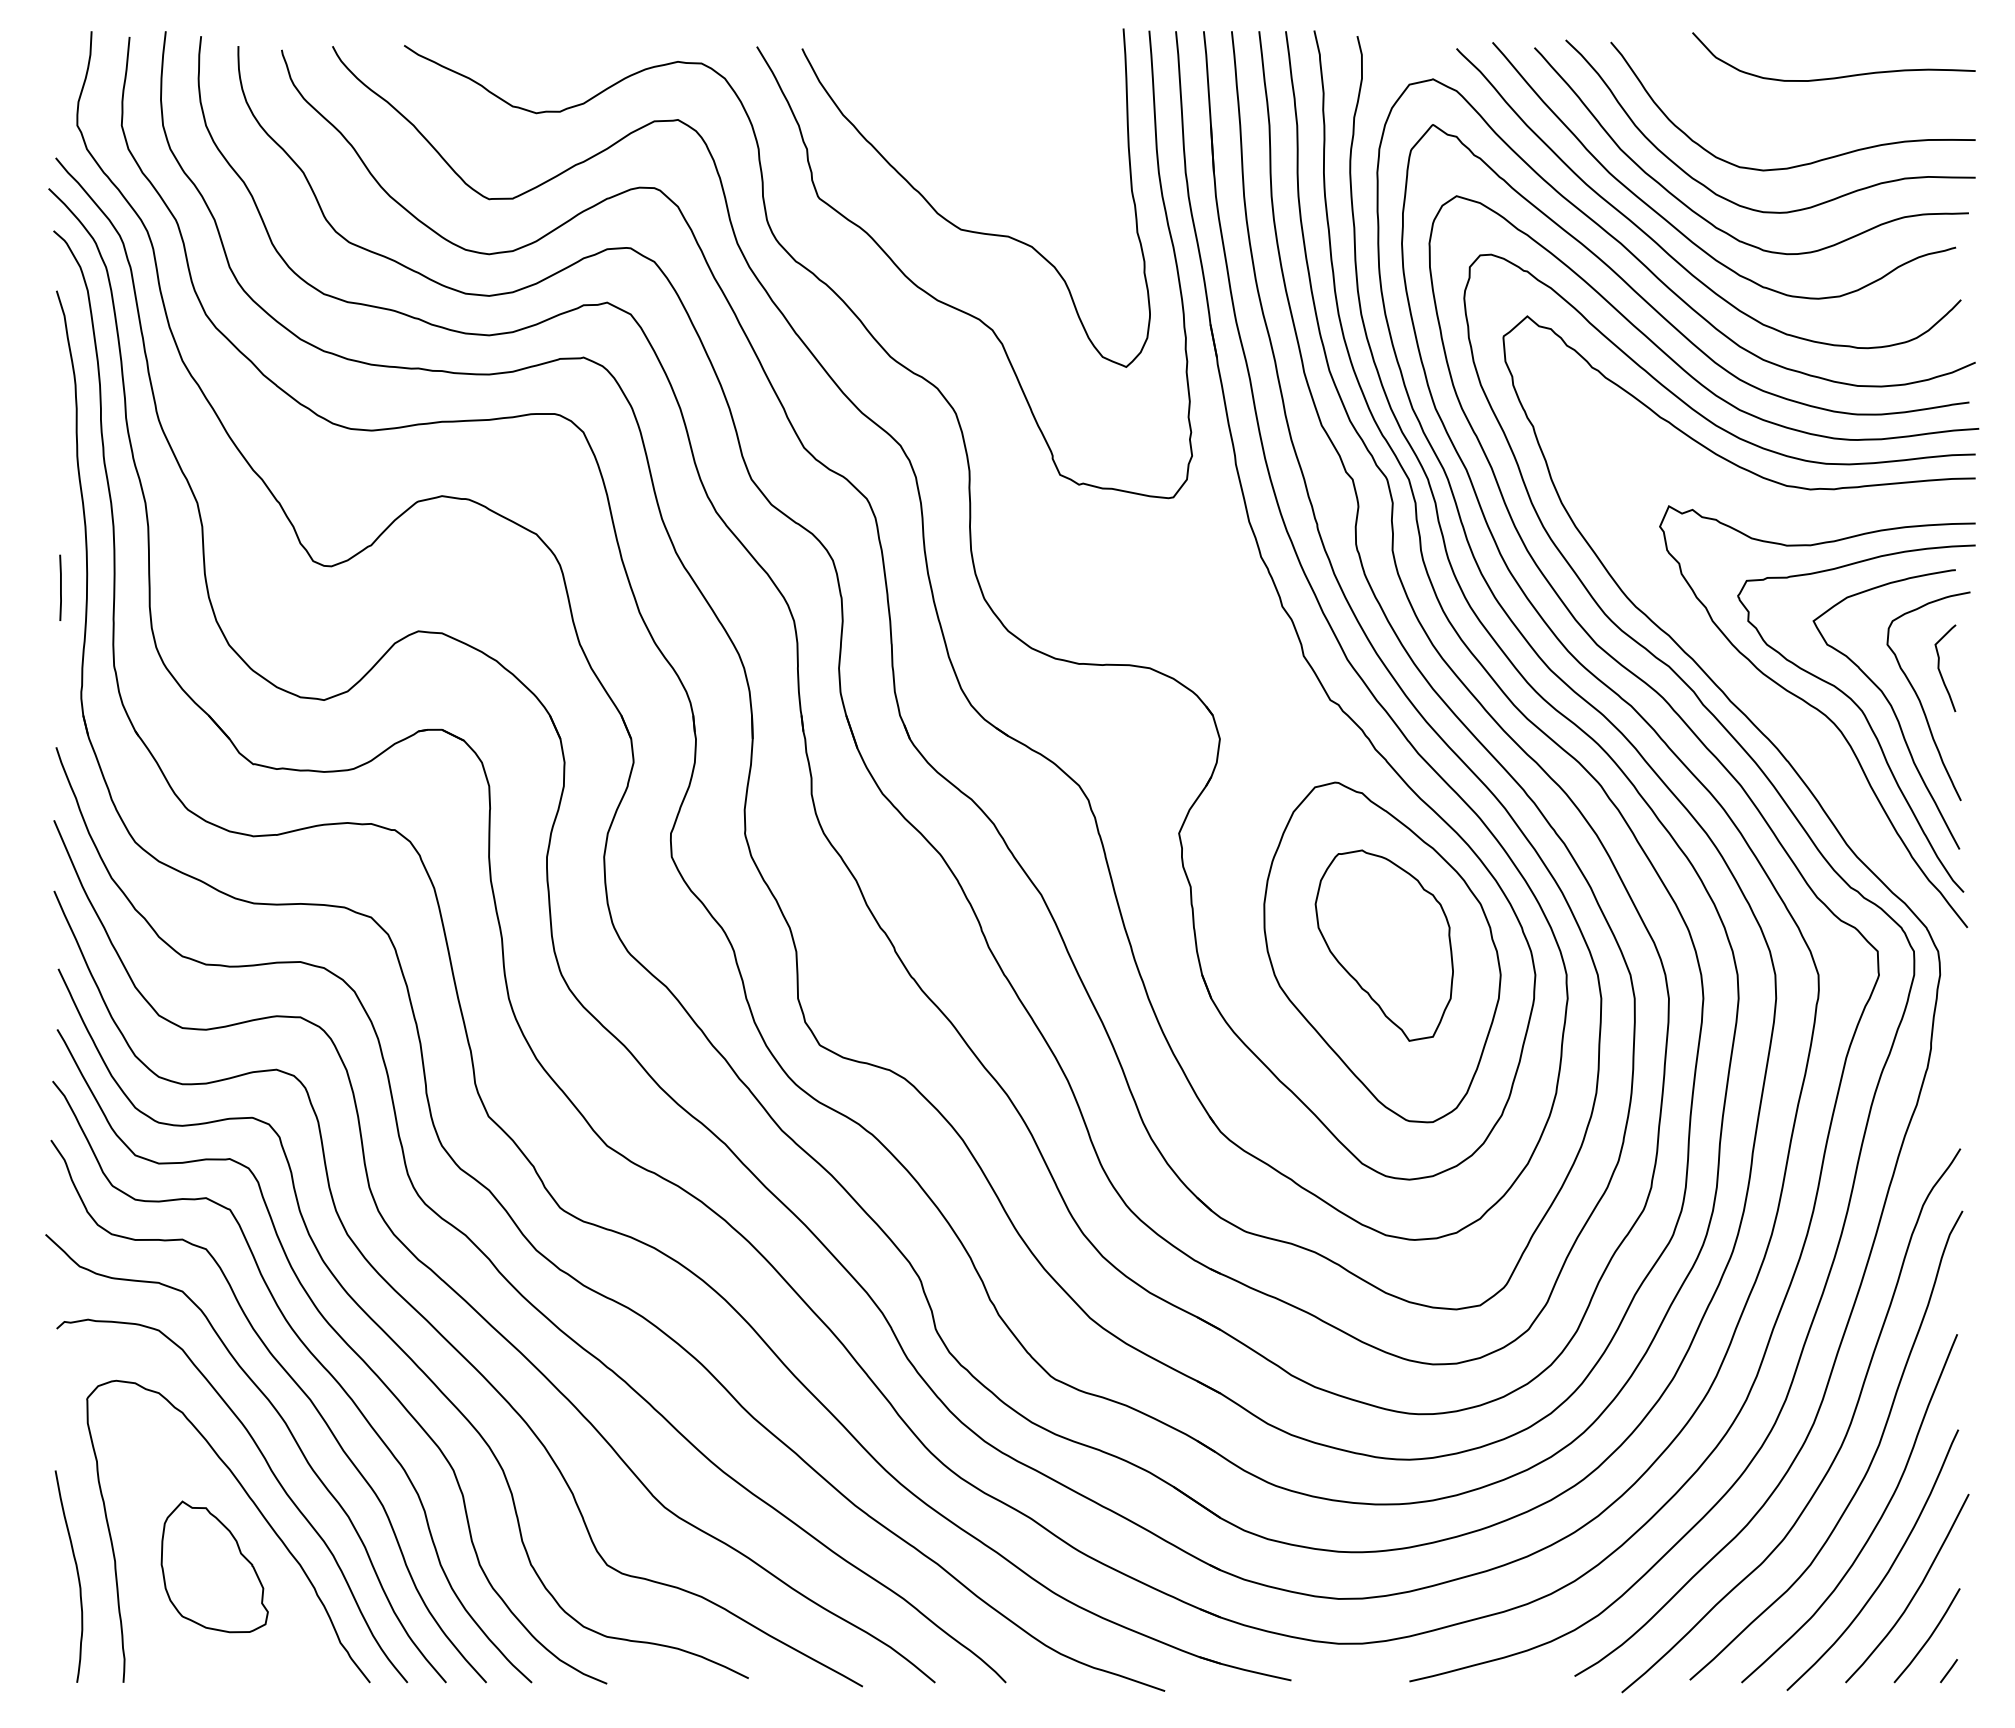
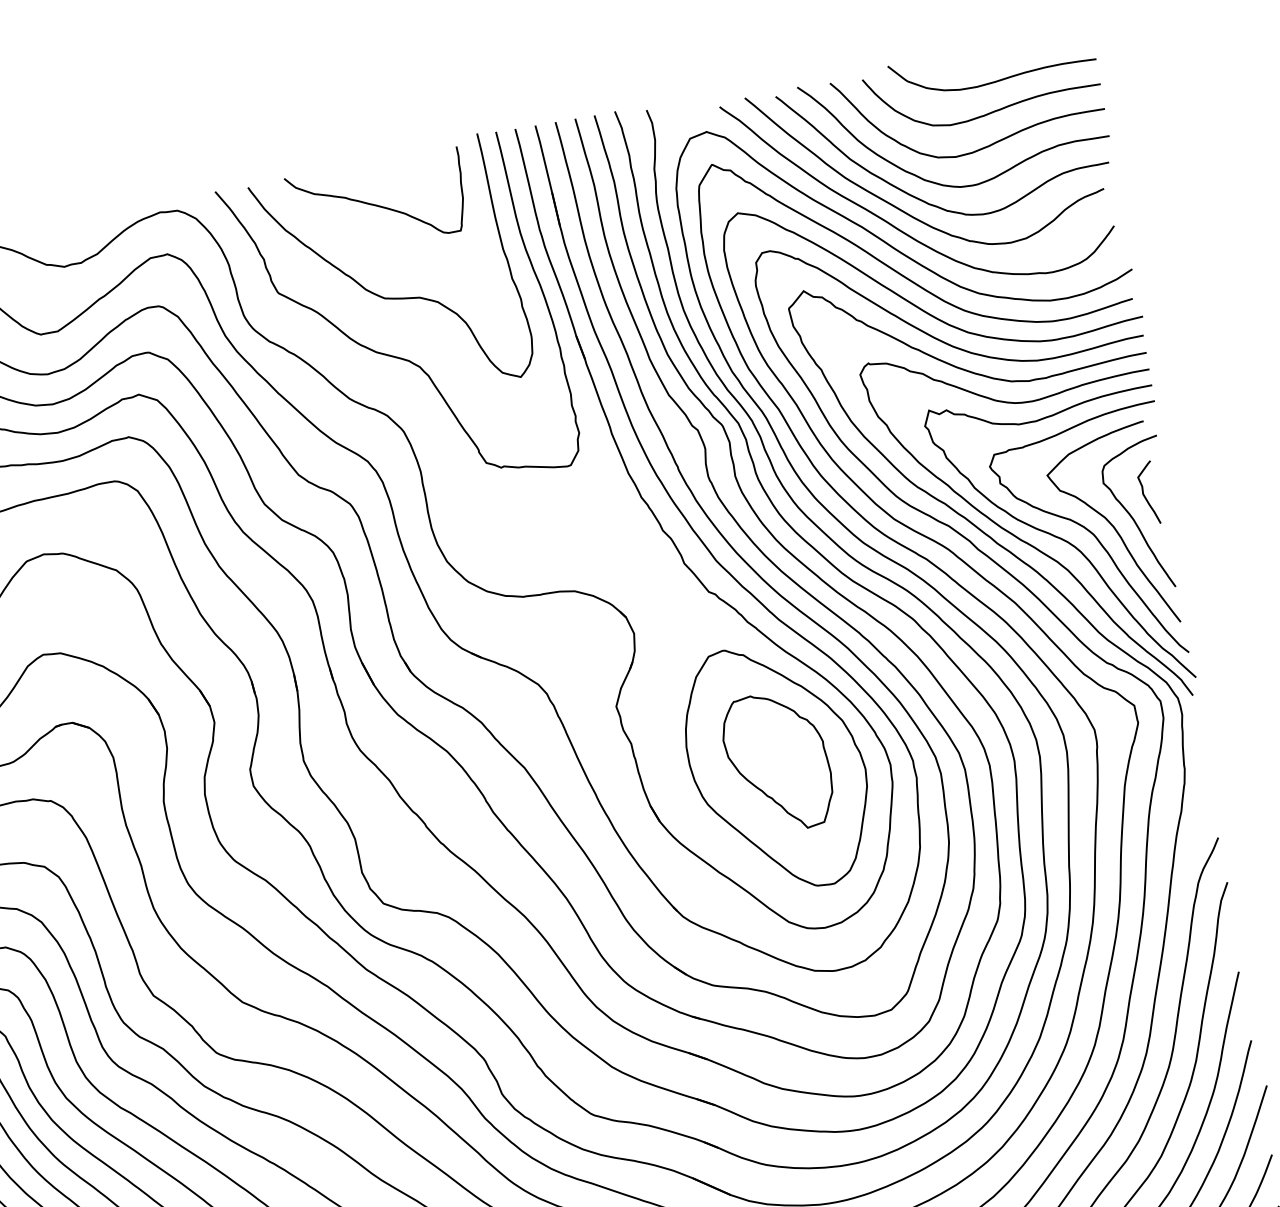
curve: (971, 101) -> (376, 204), added
curve: (1823, 117) -> (992, 111), added
curve: (1768, 704) -> (1025, 541), added

